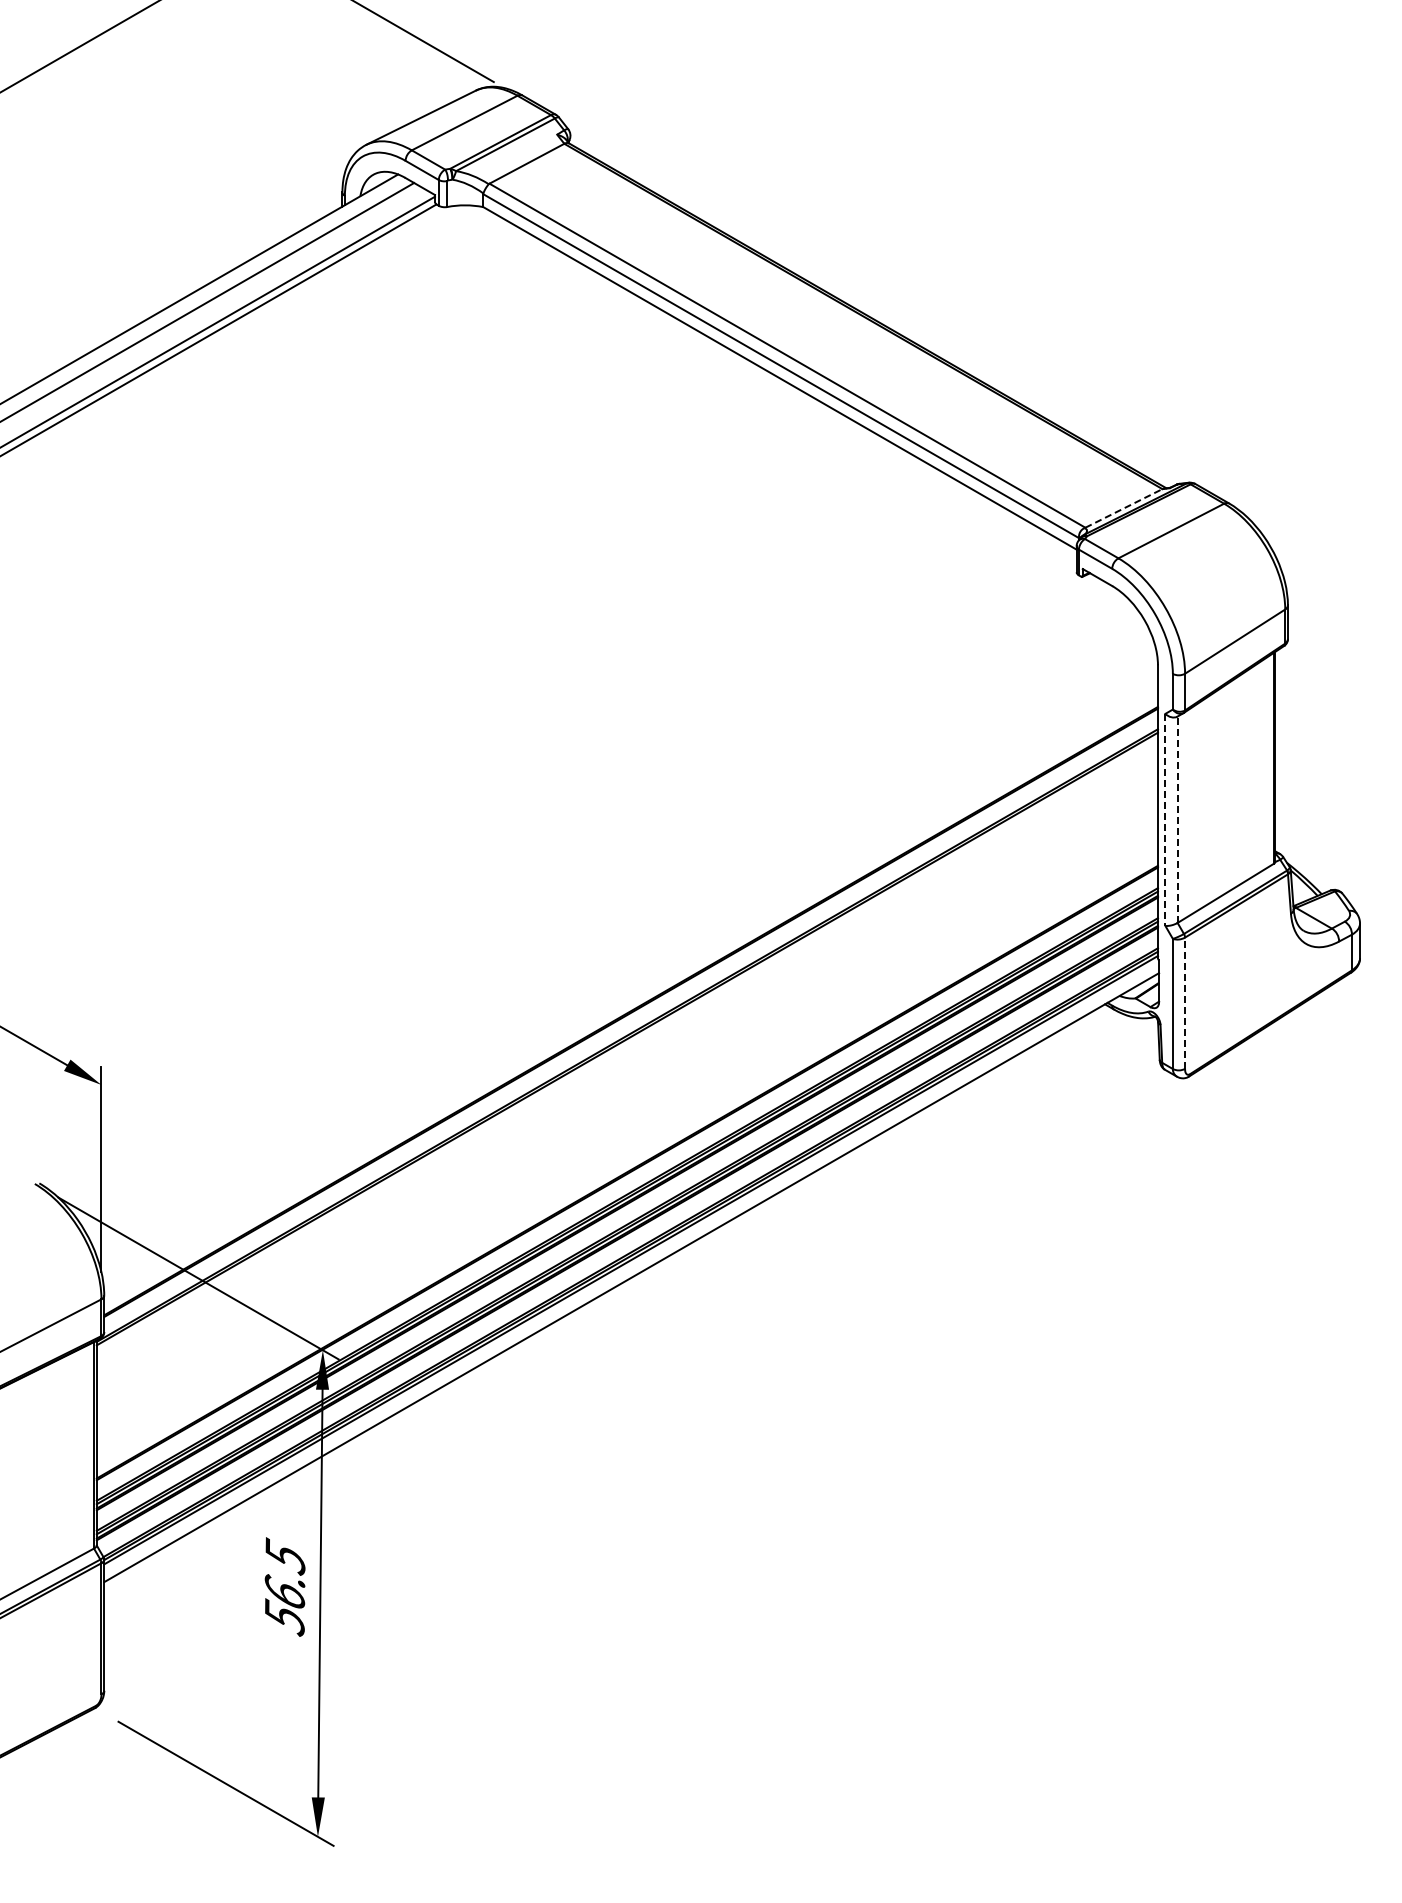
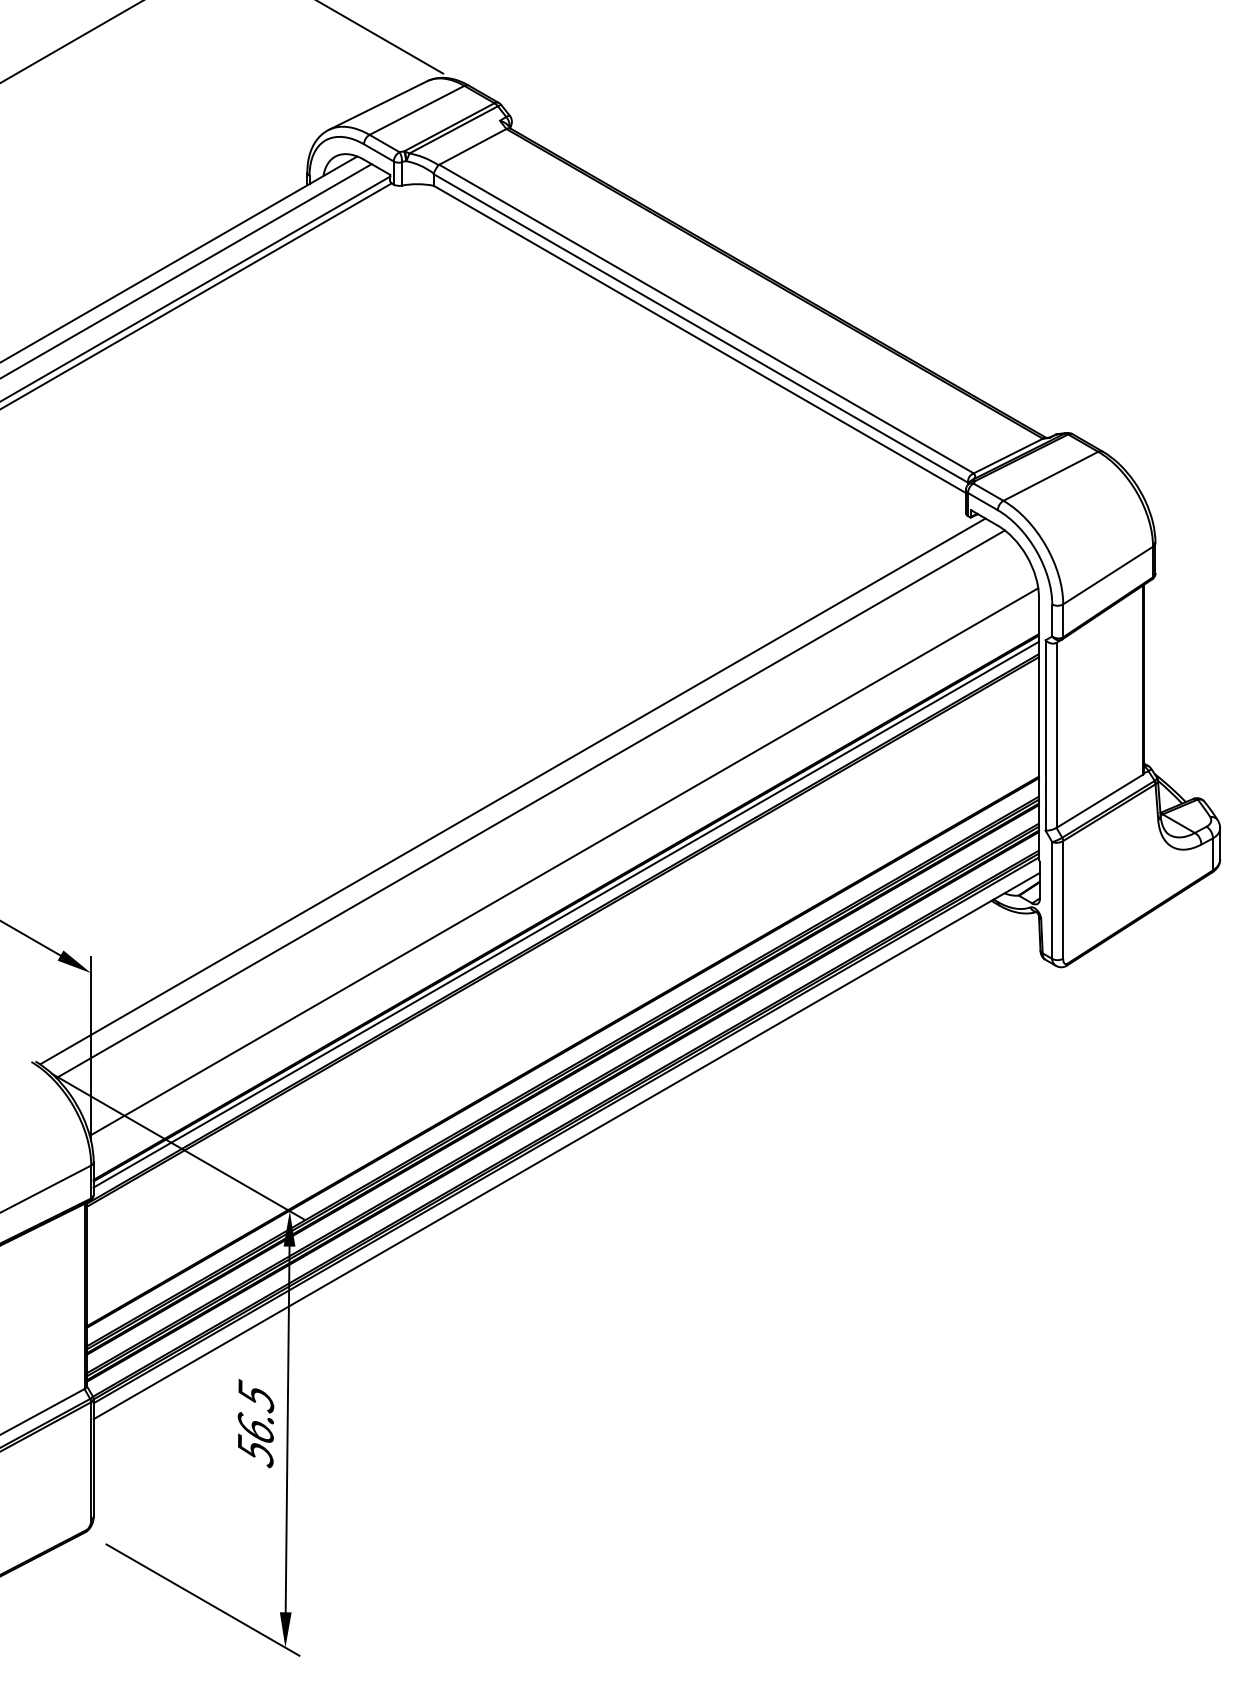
line: (1124, 508) -> (1008, 456), dashed -> solid
line: (1177, 819) -> (1056, 735), dashed -> solid
line: (1165, 820) -> (1045, 735), dashed -> solid
line: (571, 882) -> (512, 791), added
line: (591, 896) -> (530, 804), added
line: (628, 960) -> (563, 861), added
line: (1185, 1003) -> (1063, 900), dashed -> solid
line: (630, 1019) -> (565, 914), added

